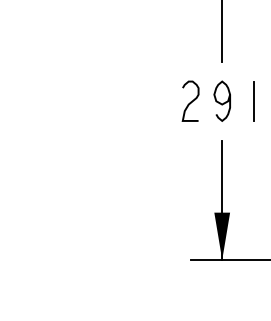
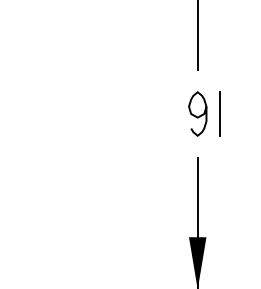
curve: (190, 101) -> (162, 114), removed
line: (253, 101) -> (220, 114), moved

